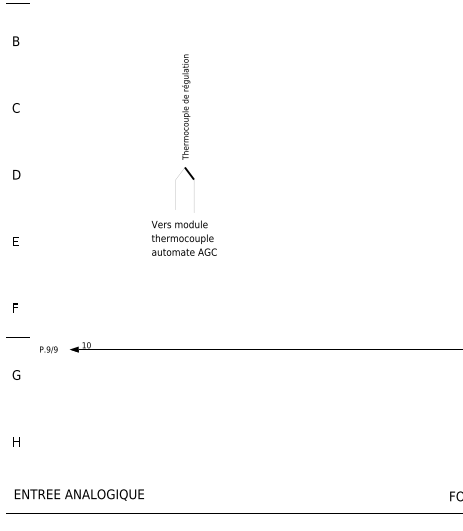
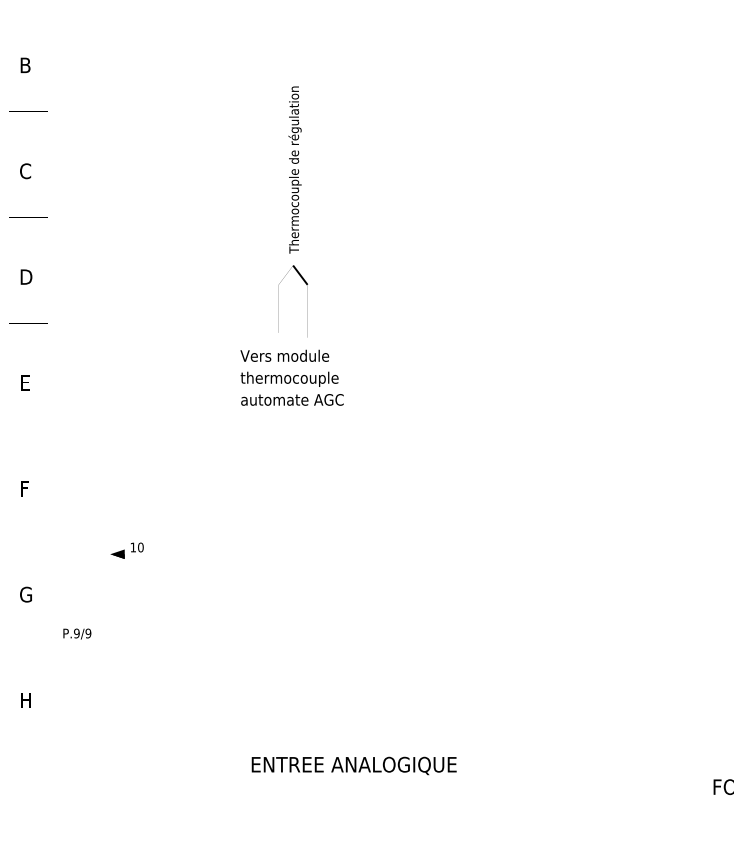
text: (48, 349) -> (76, 633), moved
text: (78, 494) -> (352, 765), moved

